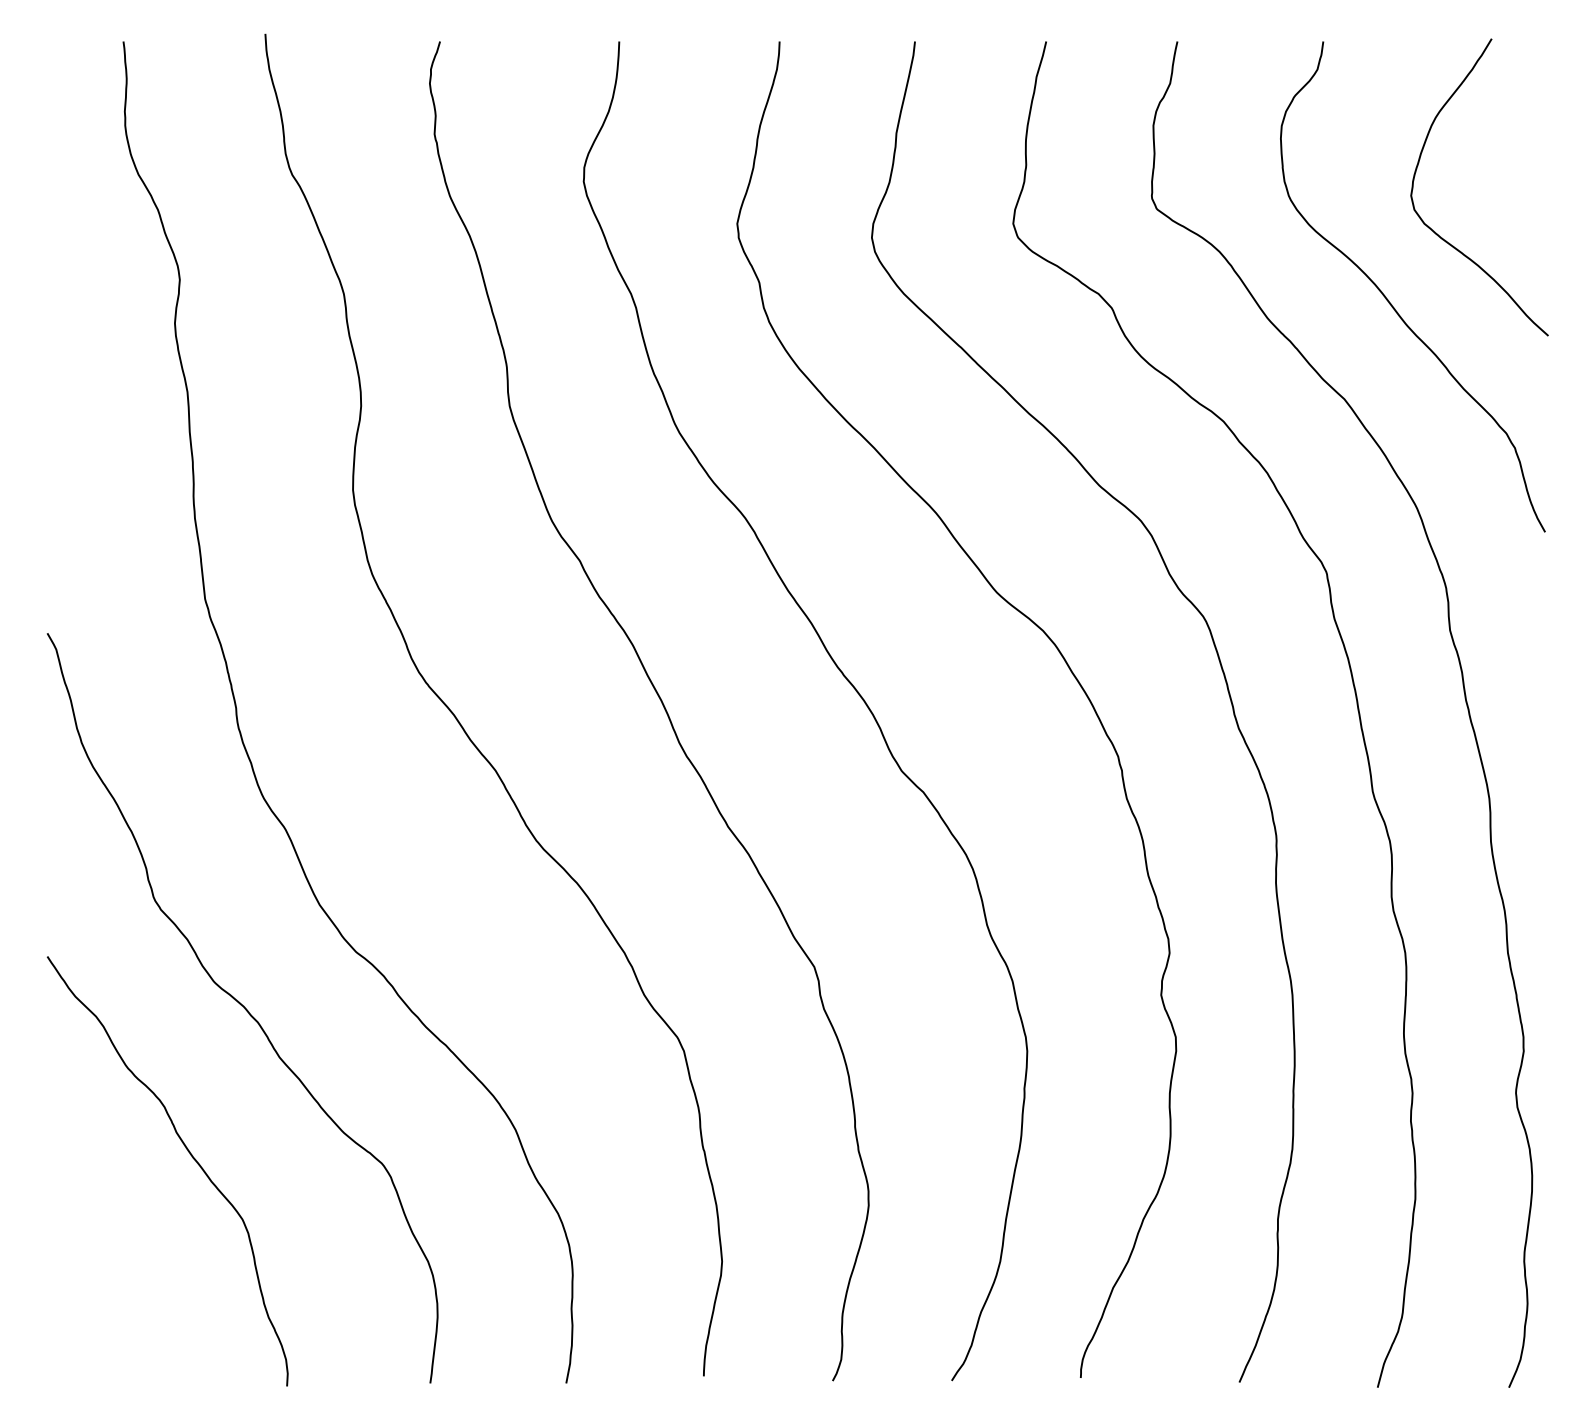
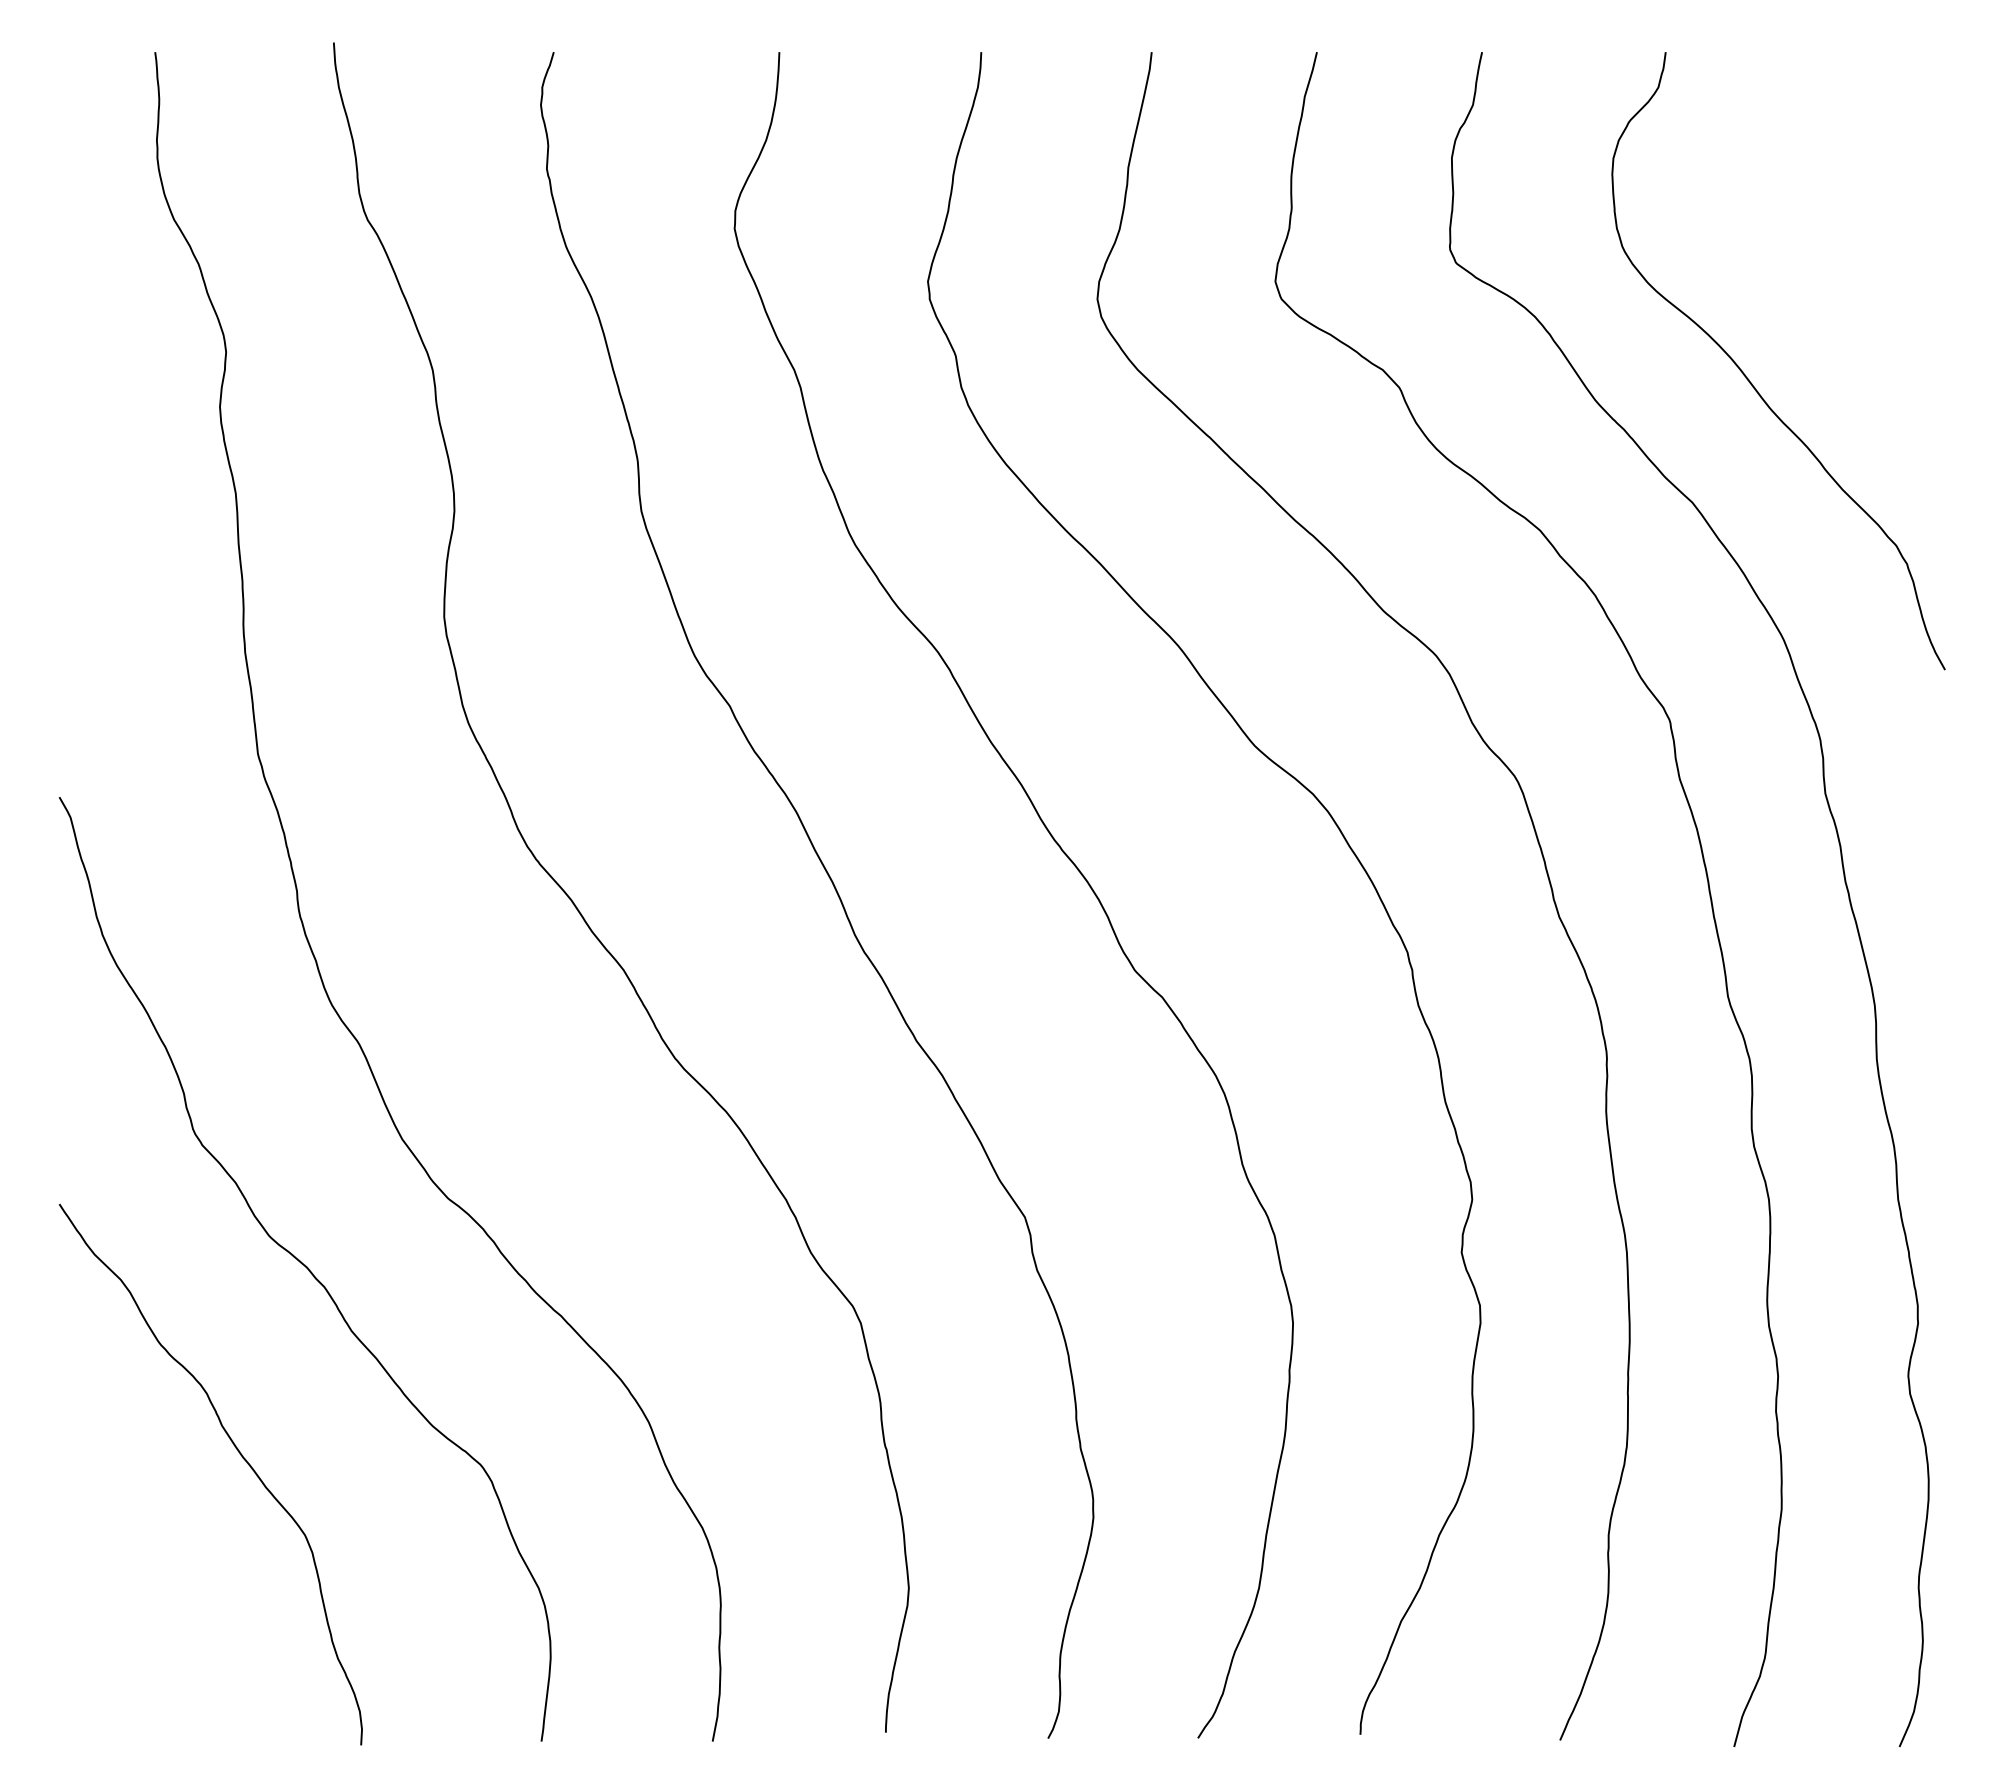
curve: (1439, 234) -> (1811, 295), removed

